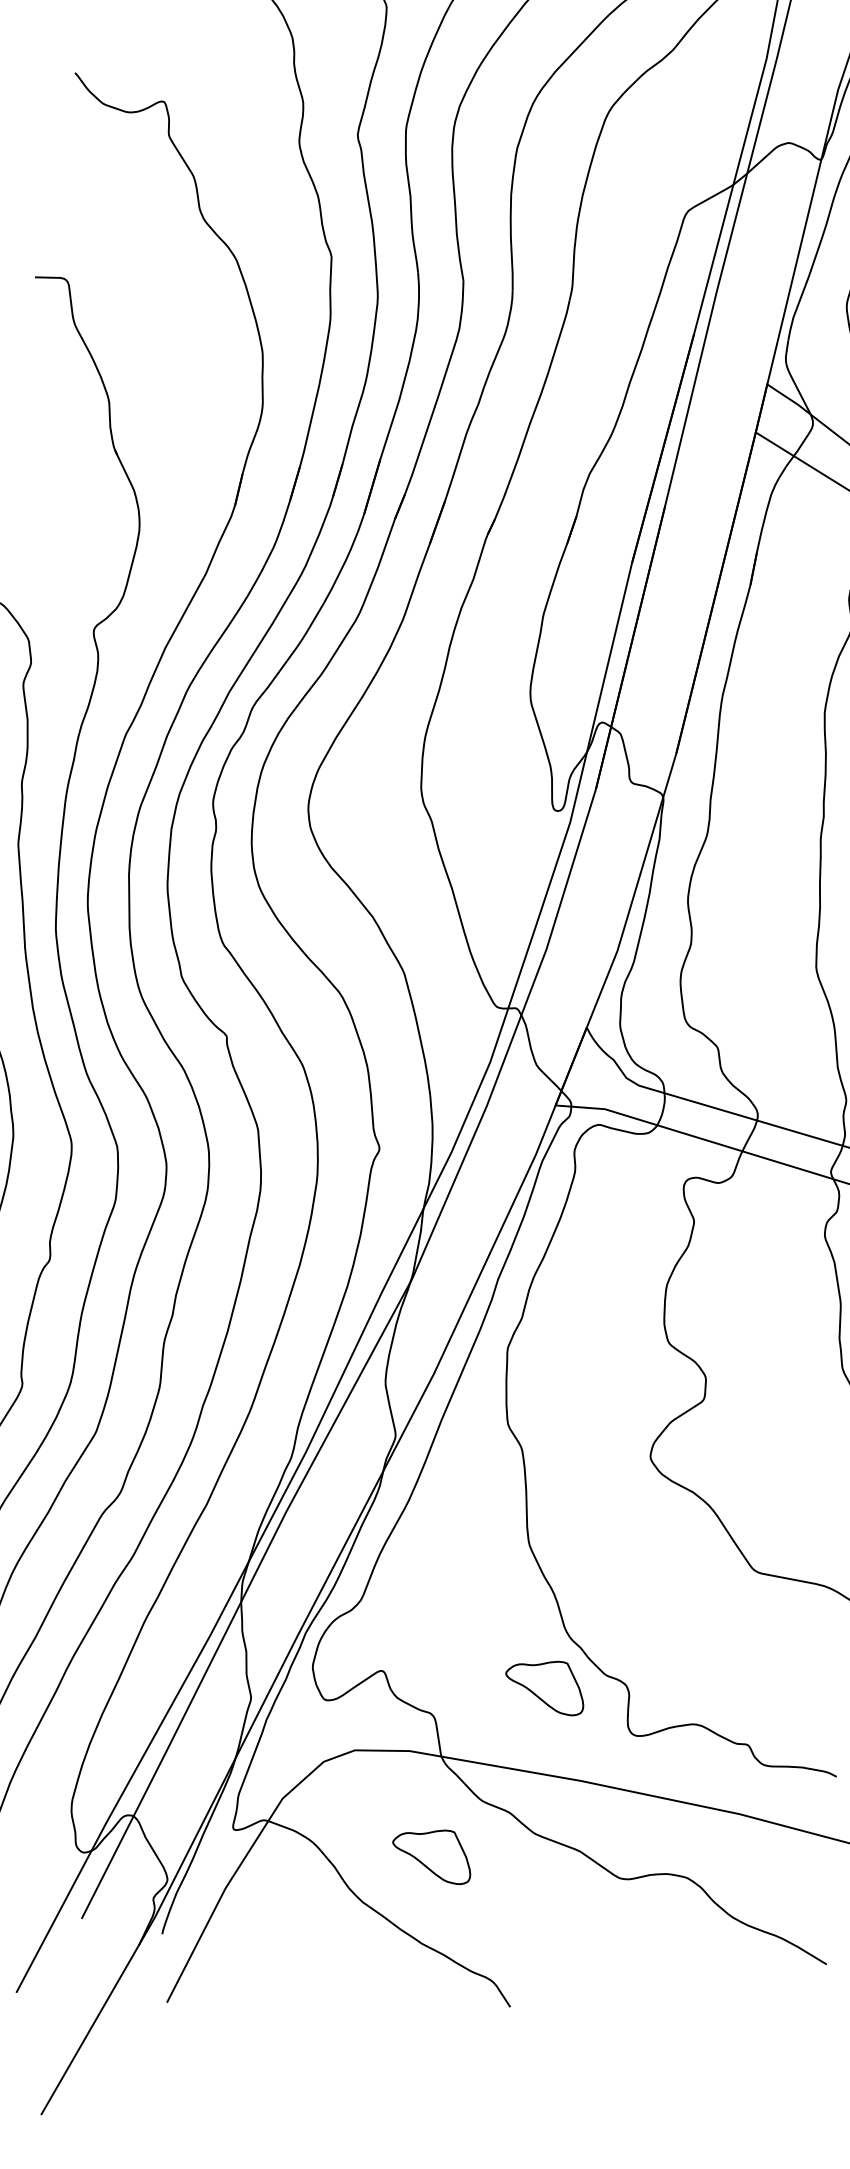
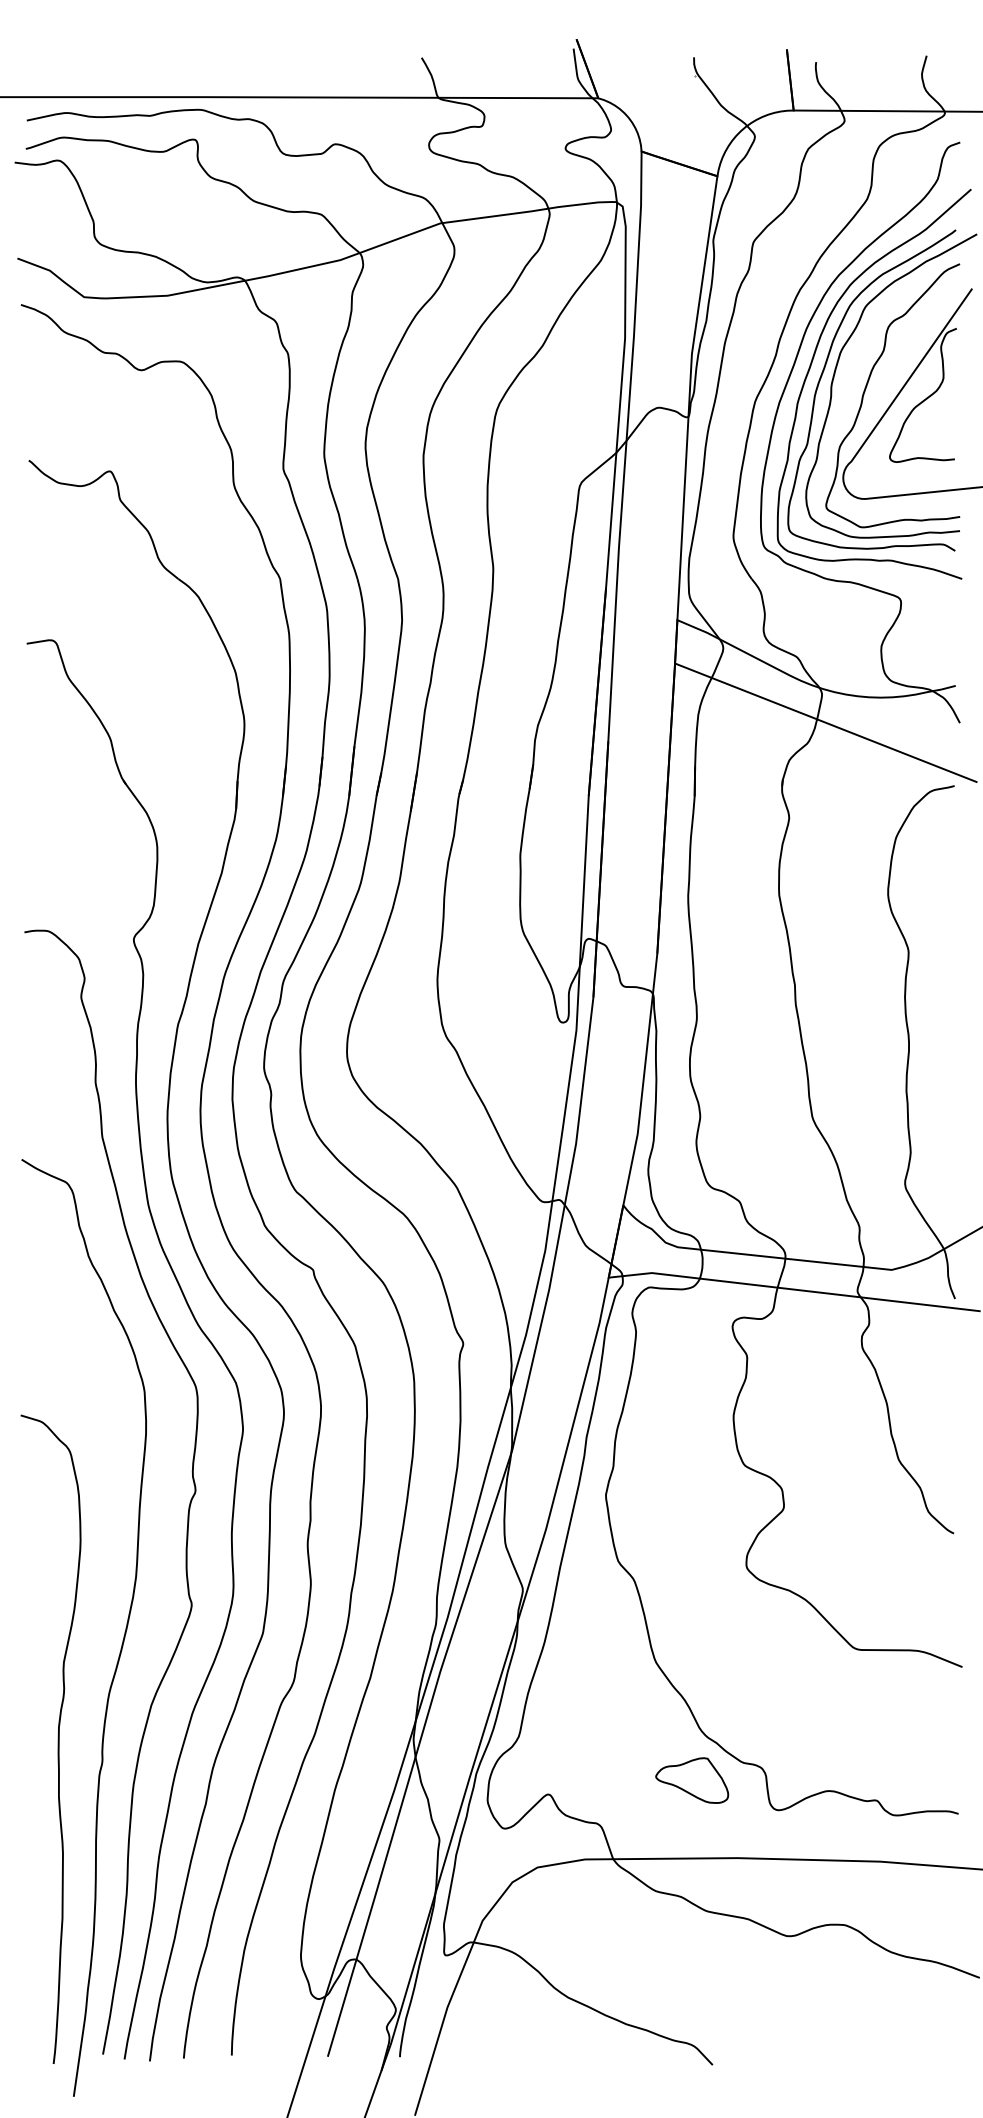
part: (433, 1853) -> (621, 1944), removed

